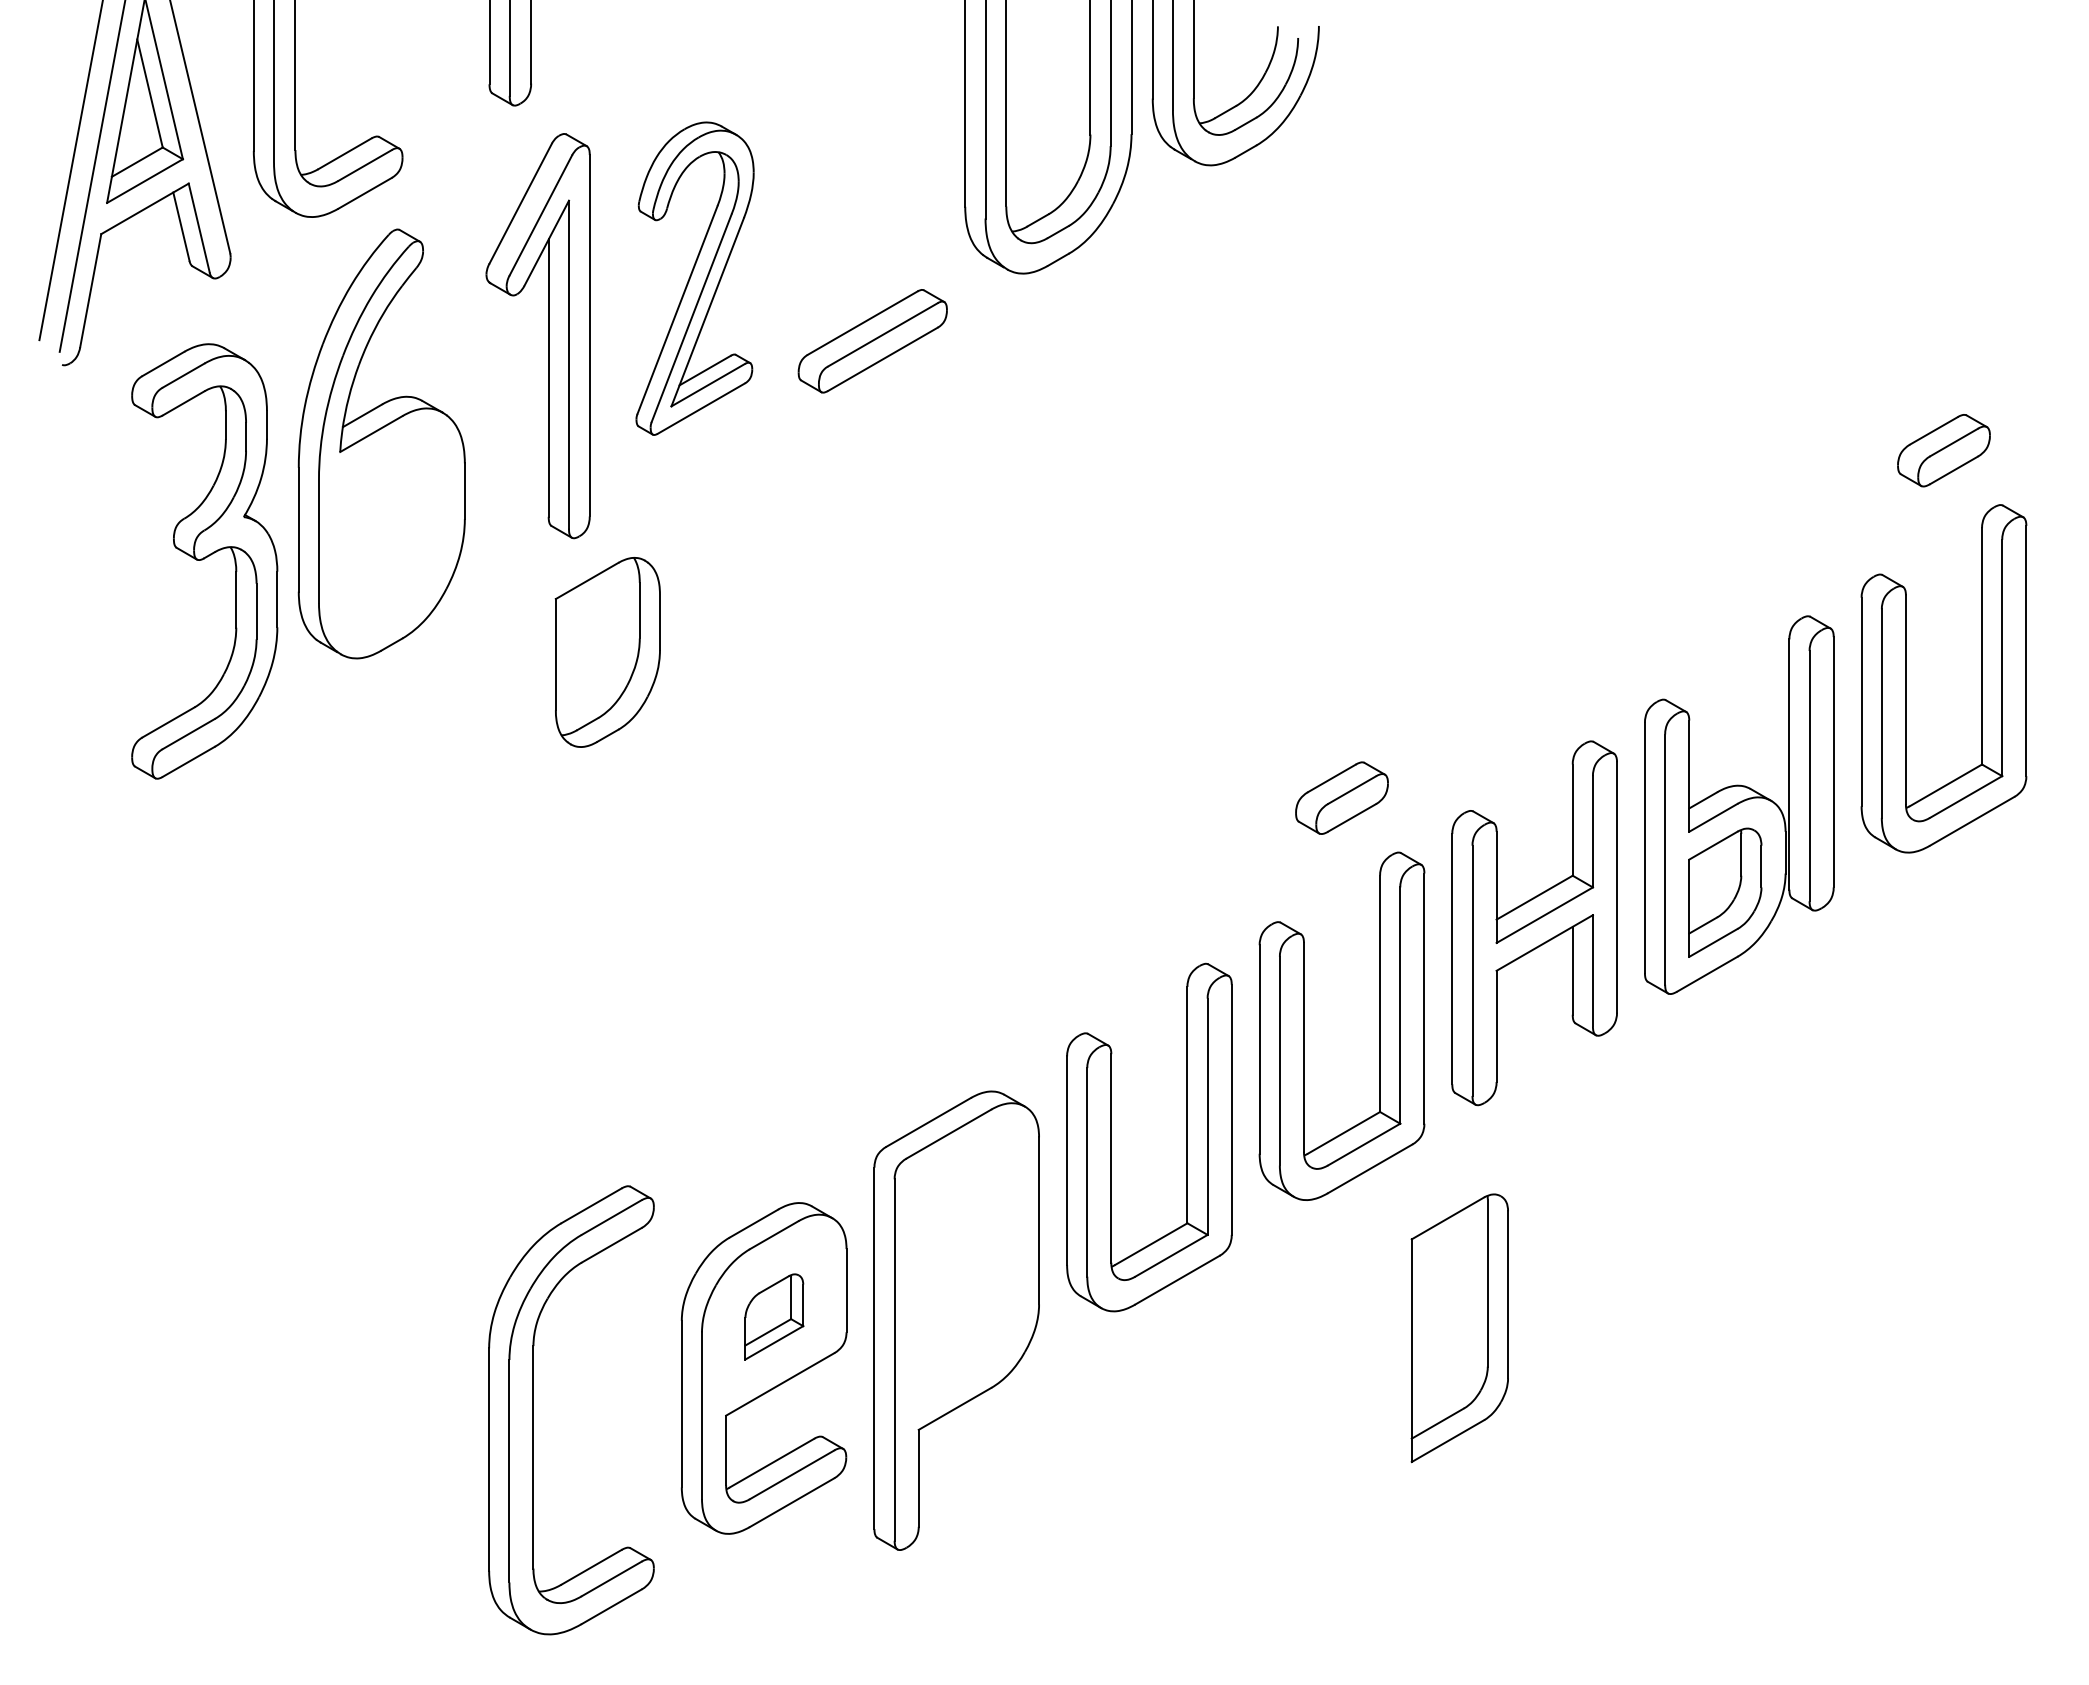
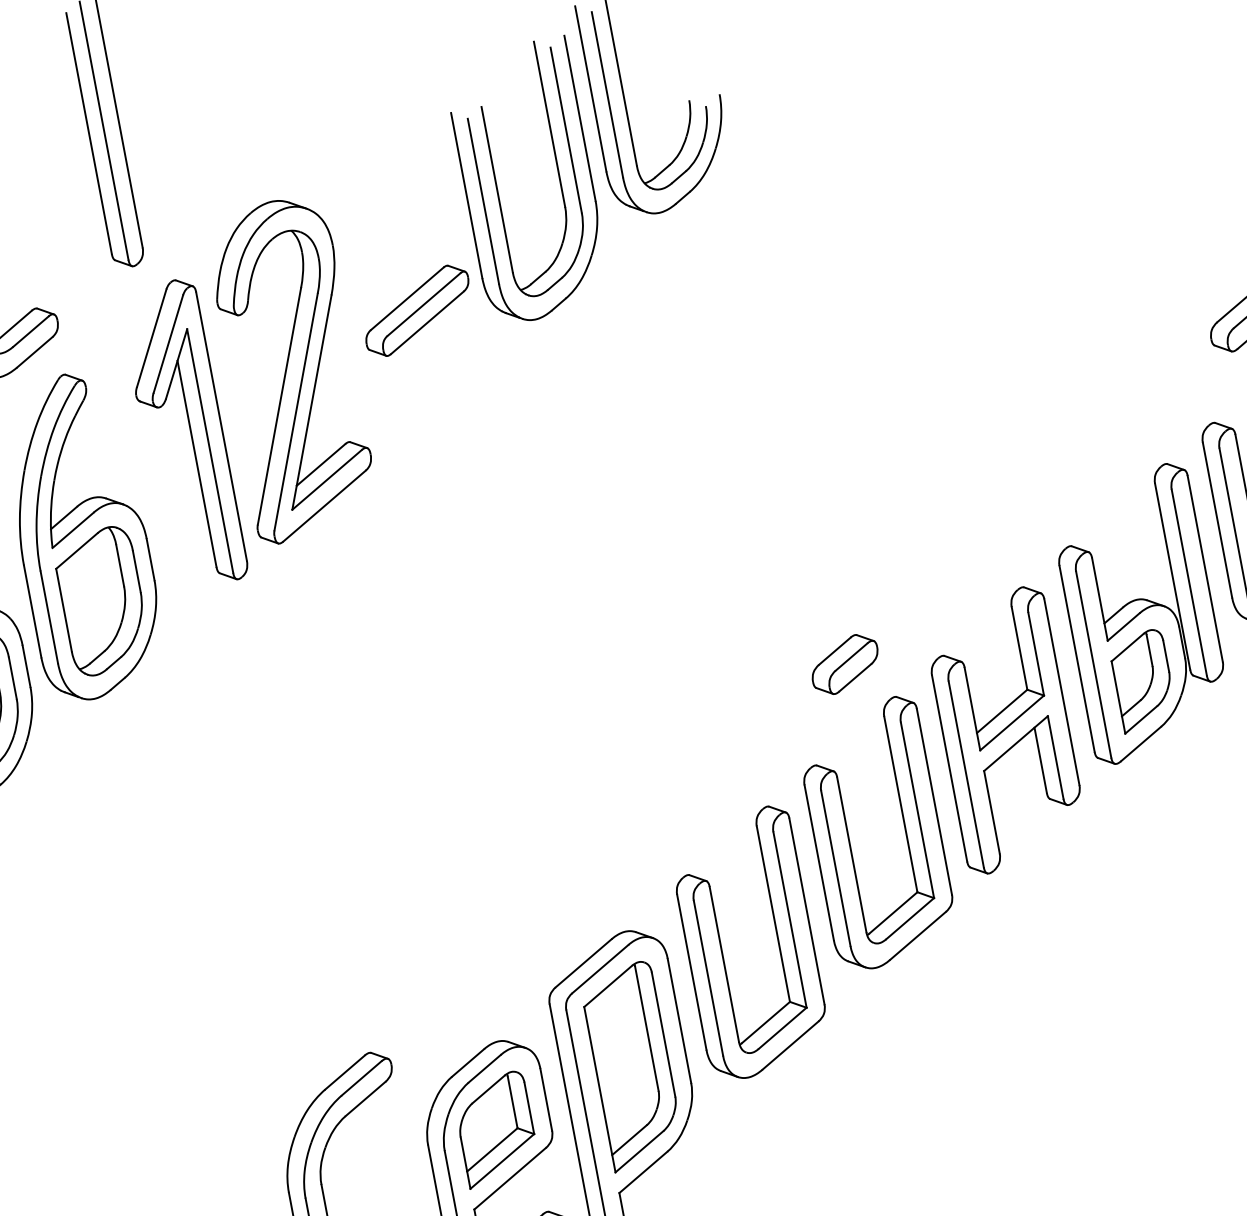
part: (694, 278) -> (291, 369), size x1.43
part: (872, 341) -> (417, 311), moved
part: (607, 652) -> (102, 601), moved
part: (774, 1316) -> (496, 1129), size x1.67
part: (1459, 1328) -> (632, 1066), moved

